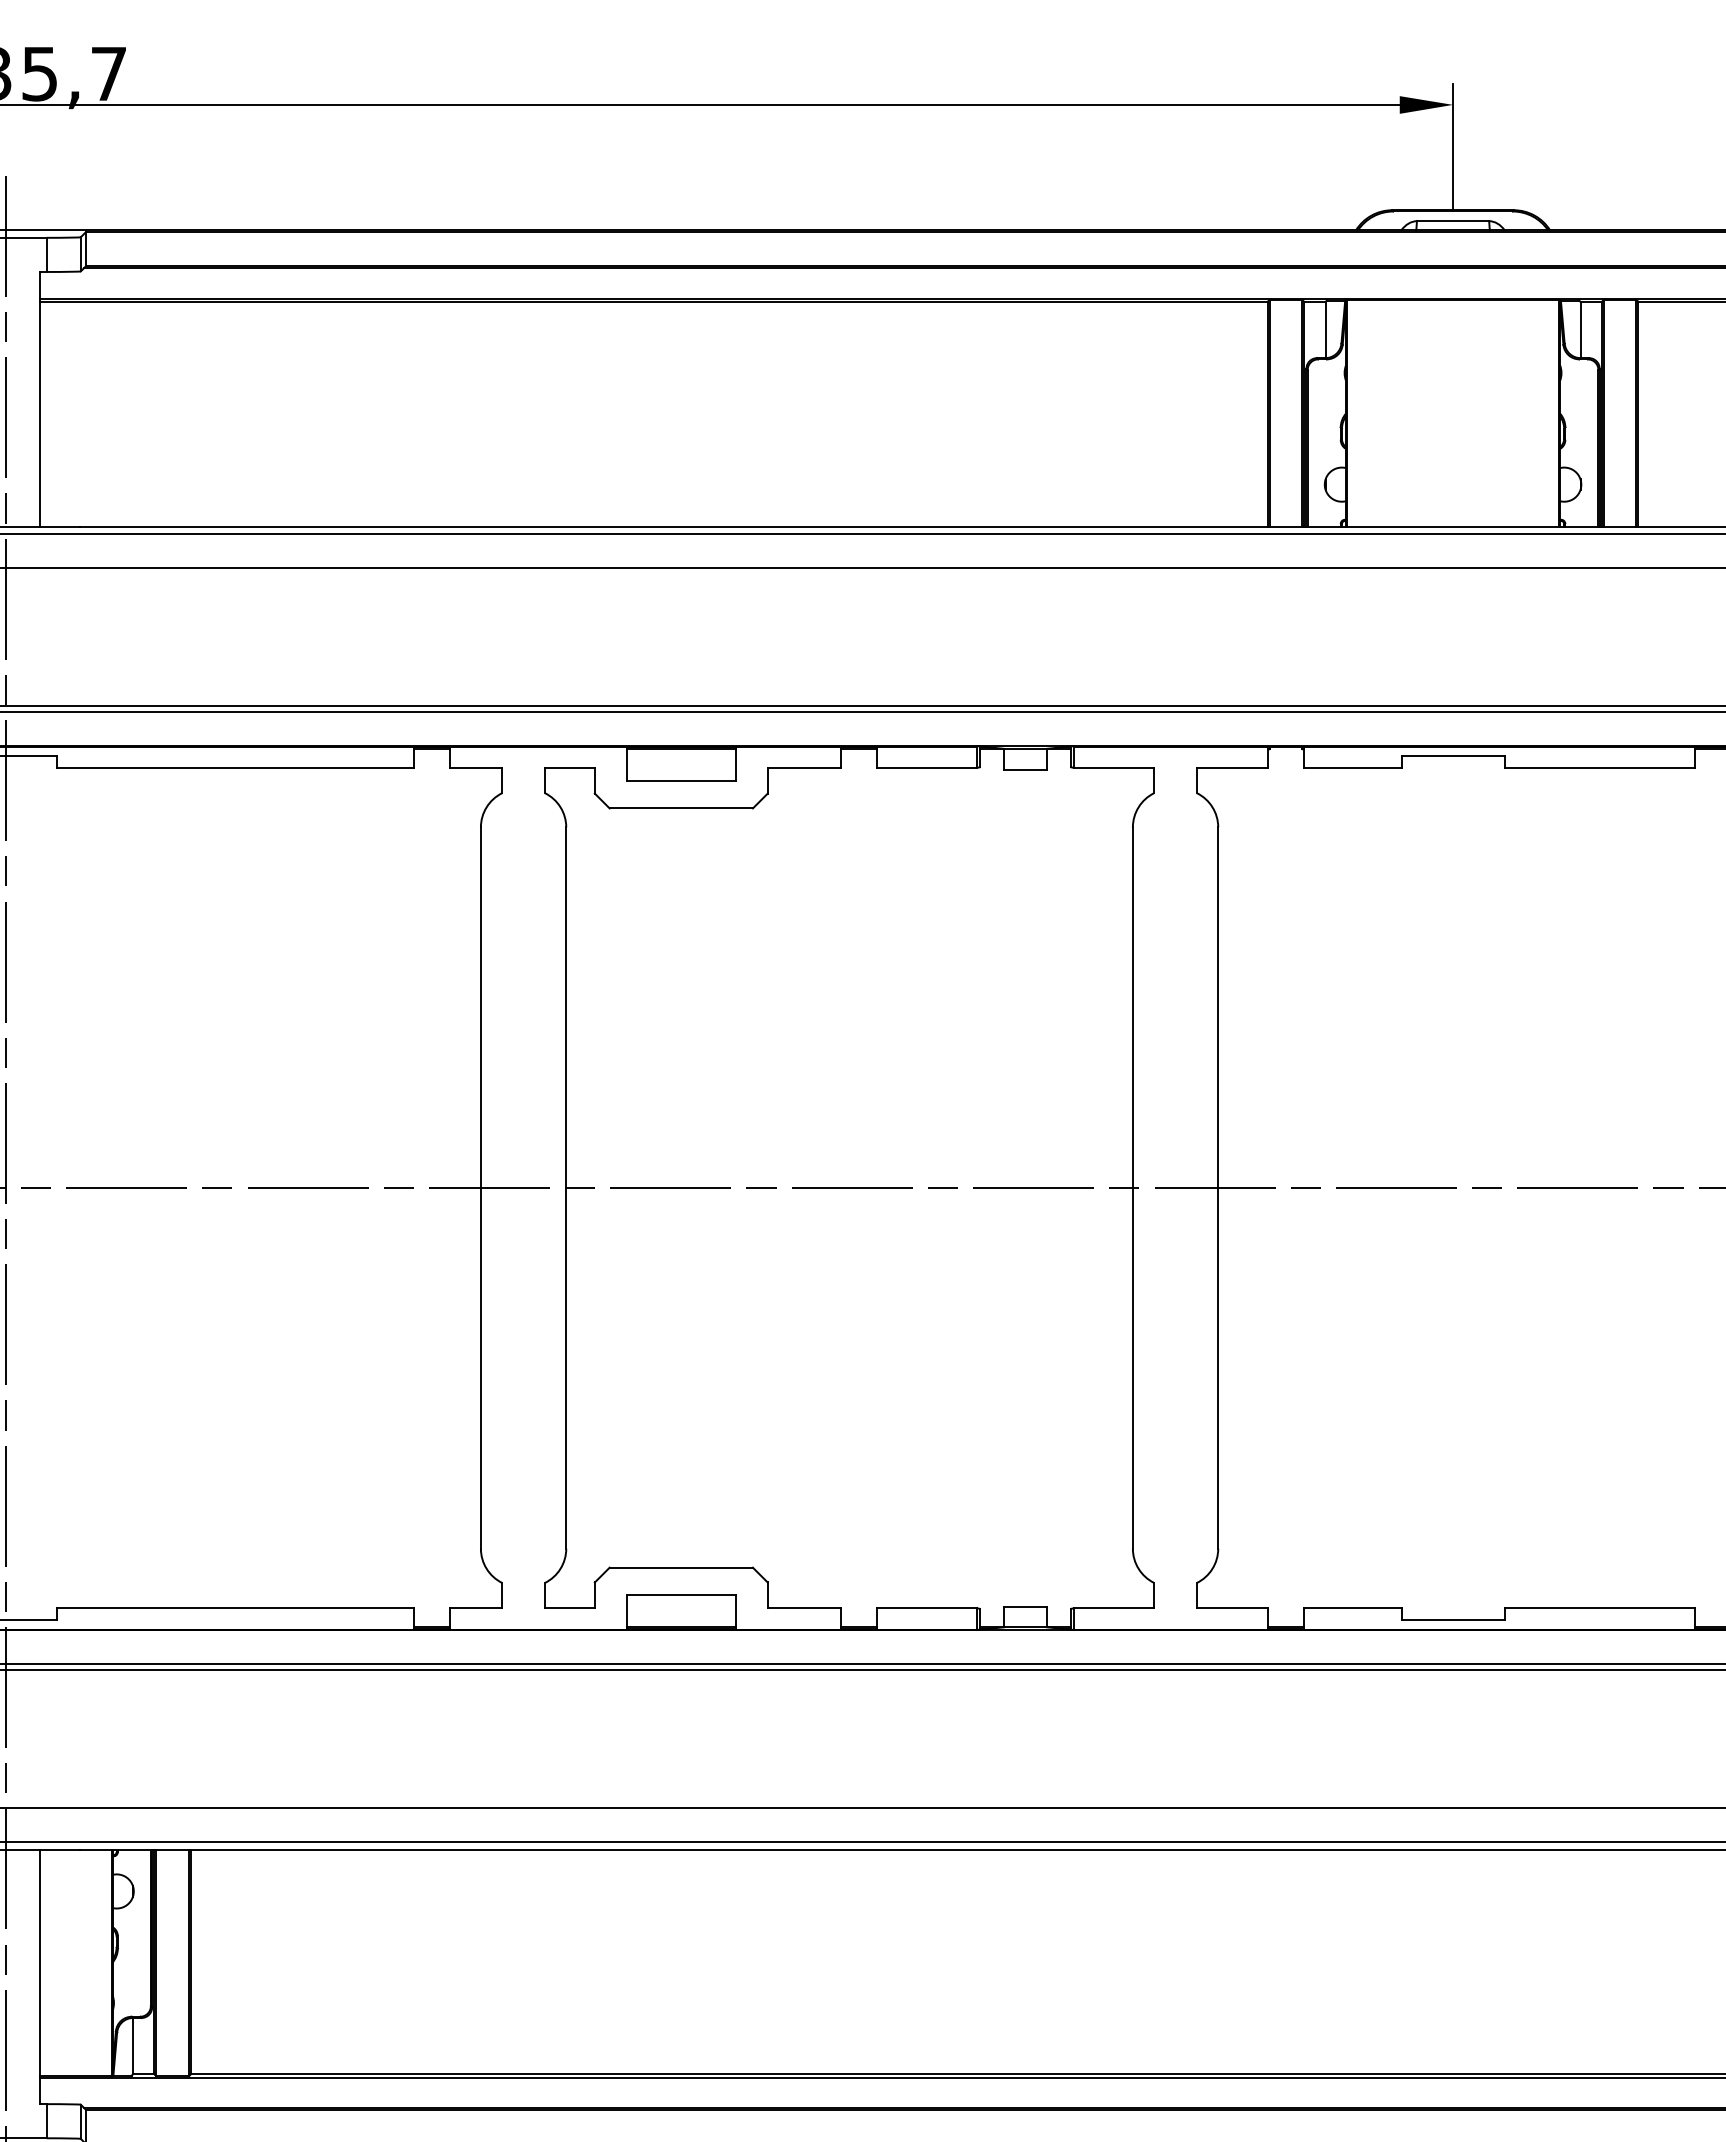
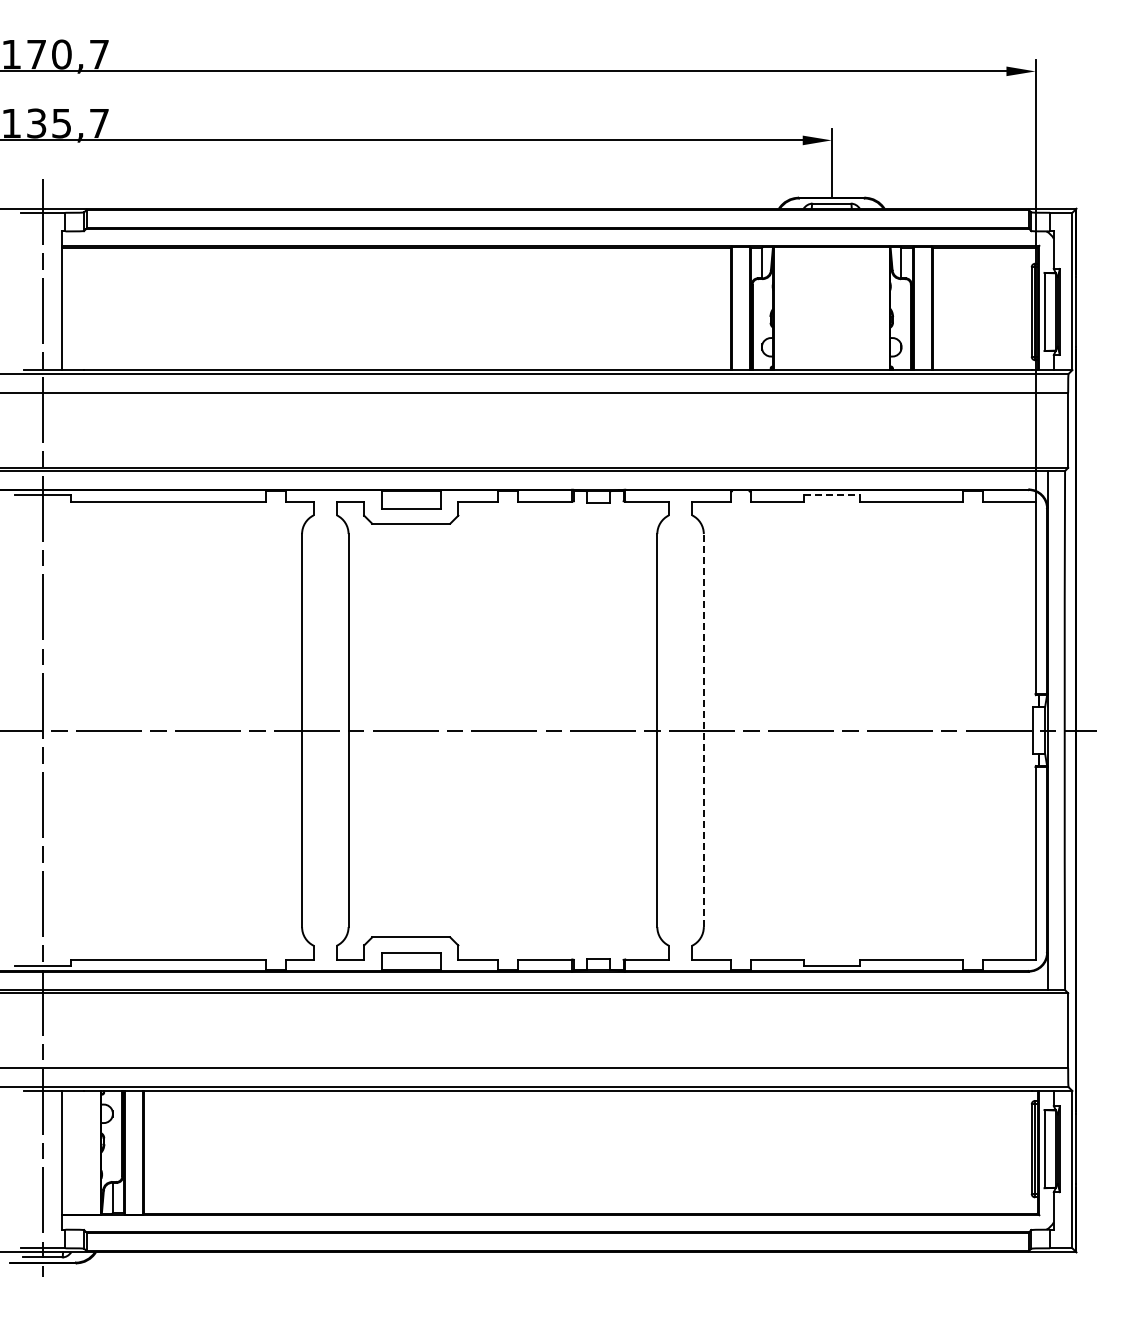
line: (1454, 754) -> (832, 494), solid -> dashed
line: (1217, 1187) -> (703, 730), solid -> dashed

